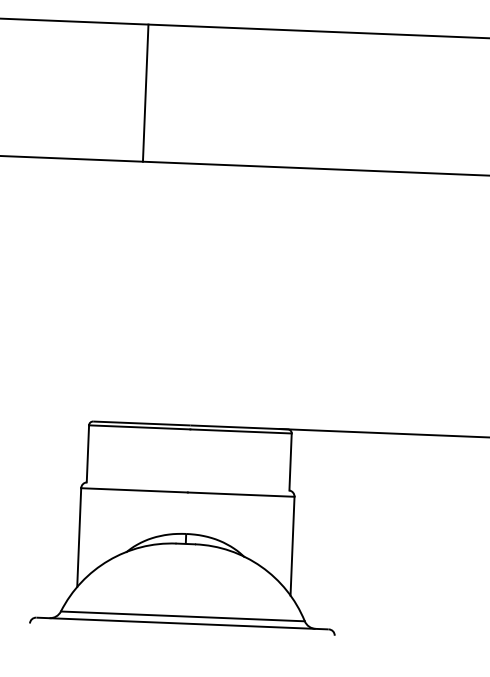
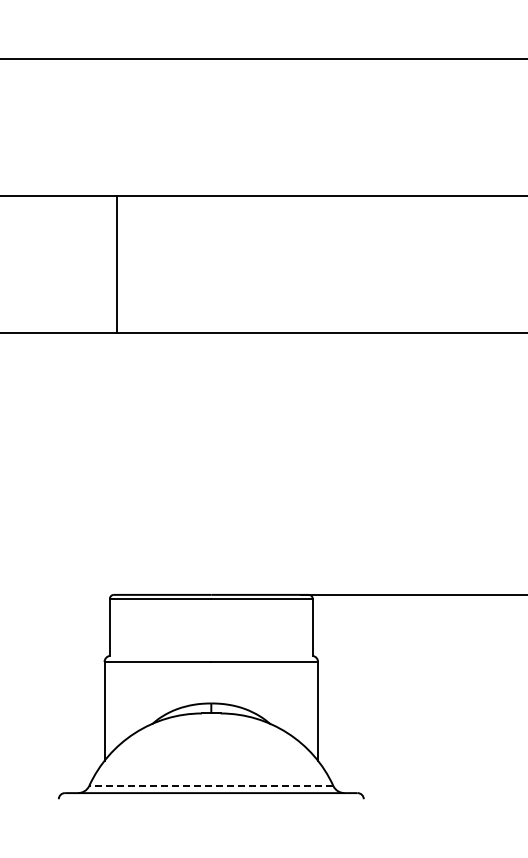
line: (146, 93) -> (117, 264), moved
line: (182, 615) -> (210, 785), solid -> dashed

